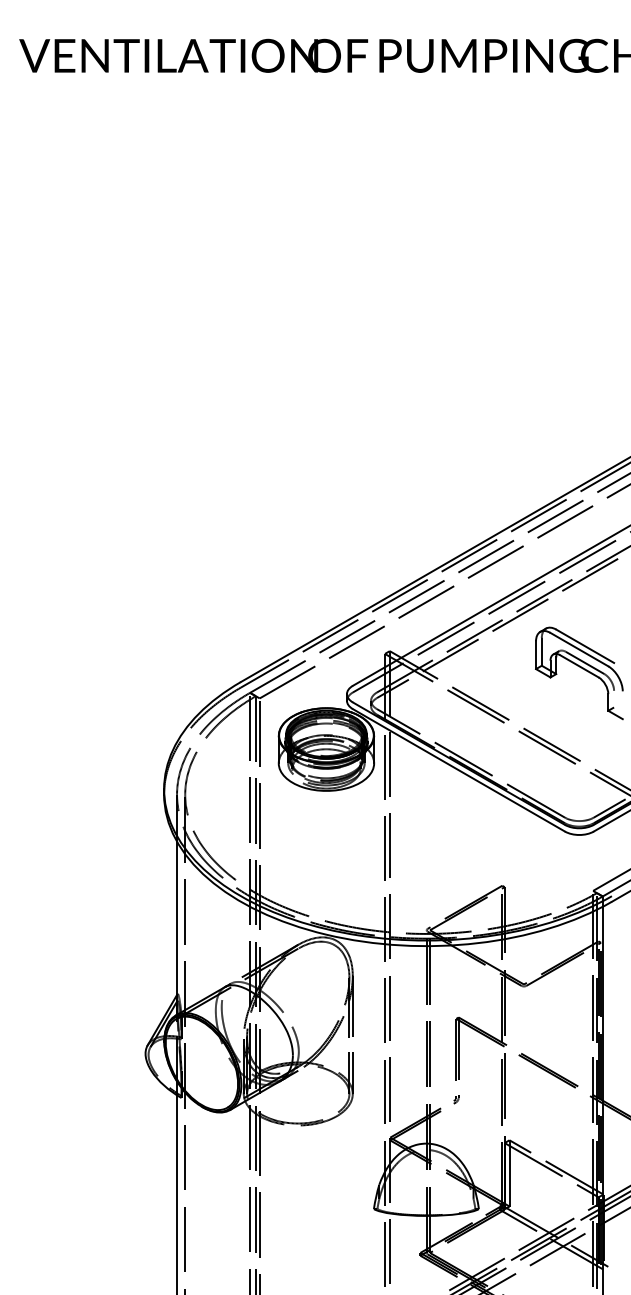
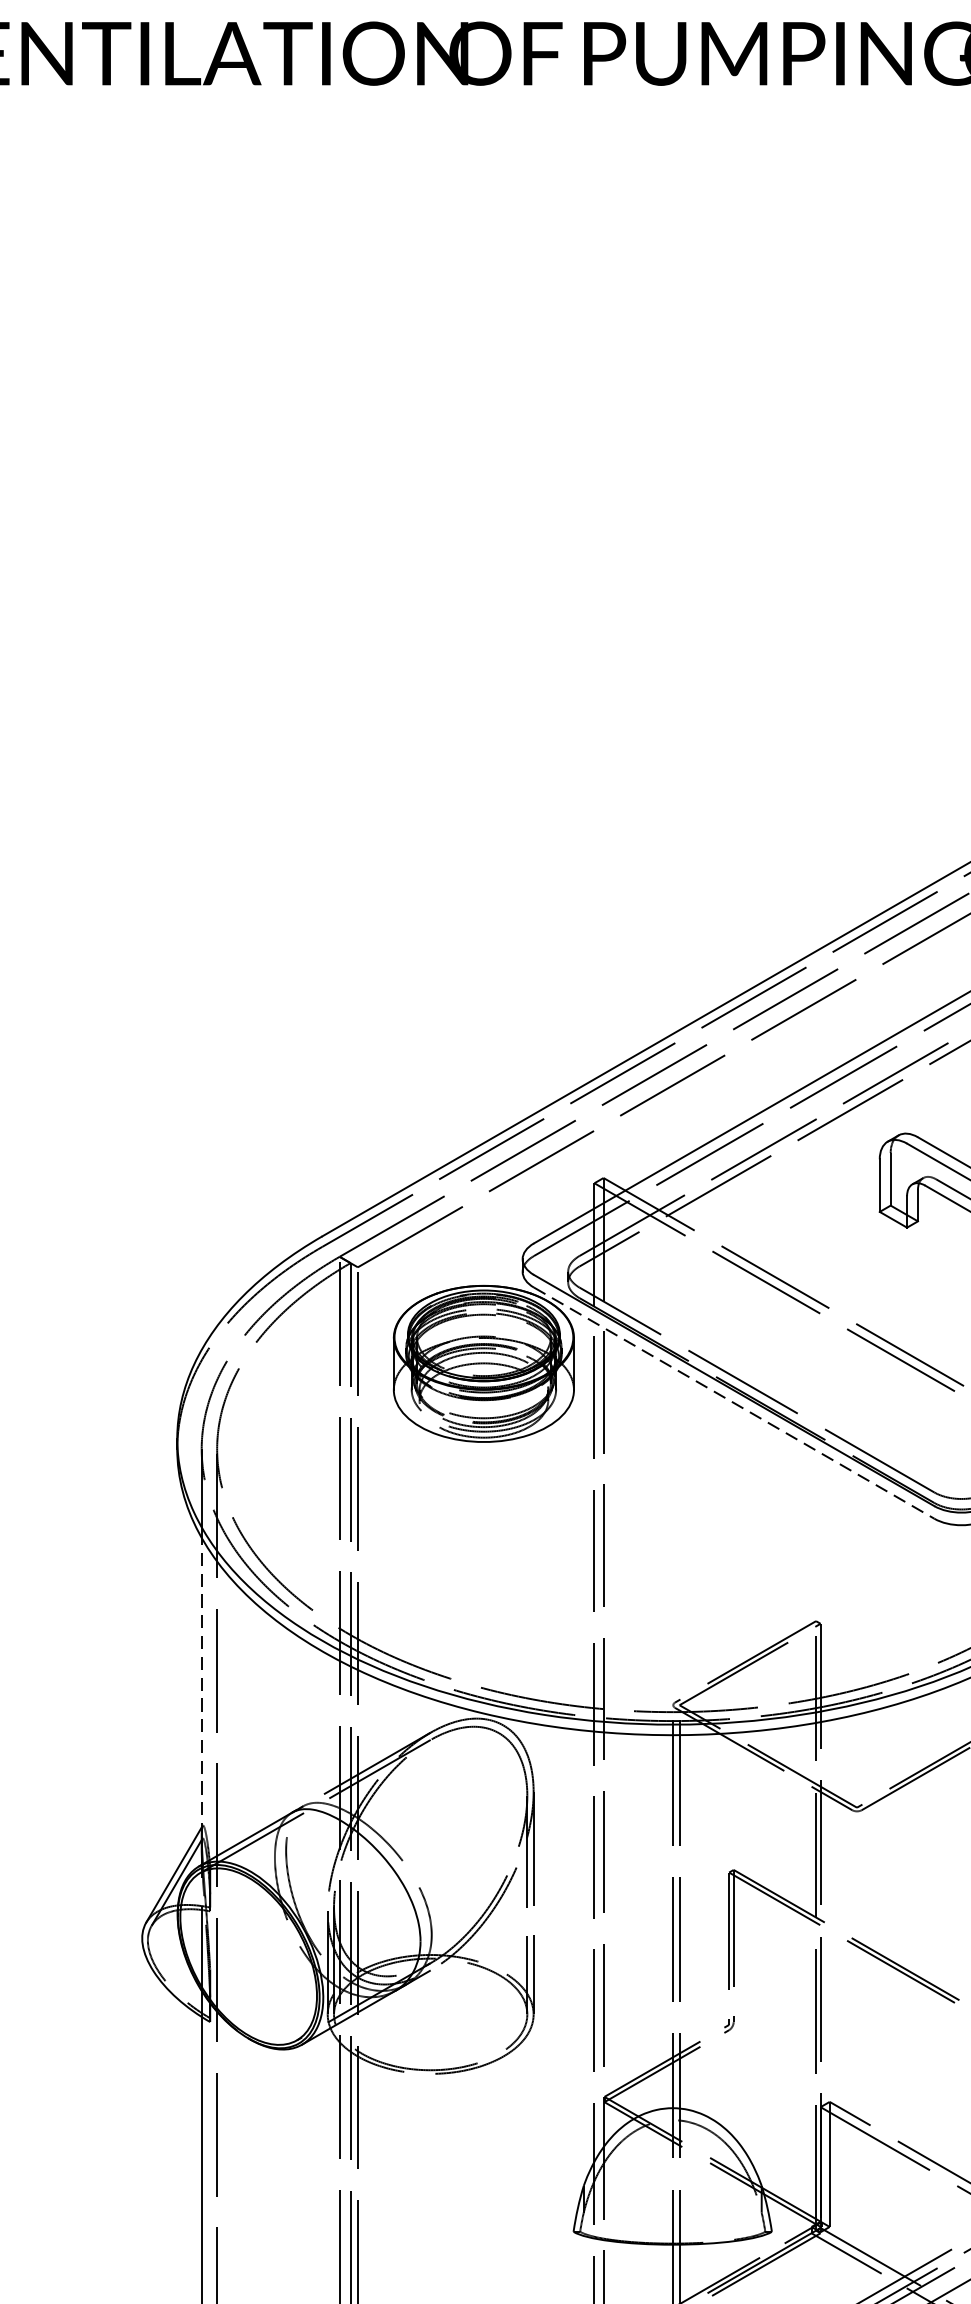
line: (459, 770) -> (735, 1403), solid -> dashed
line: (177, 920) -> (202, 1686), solid -> dashed

